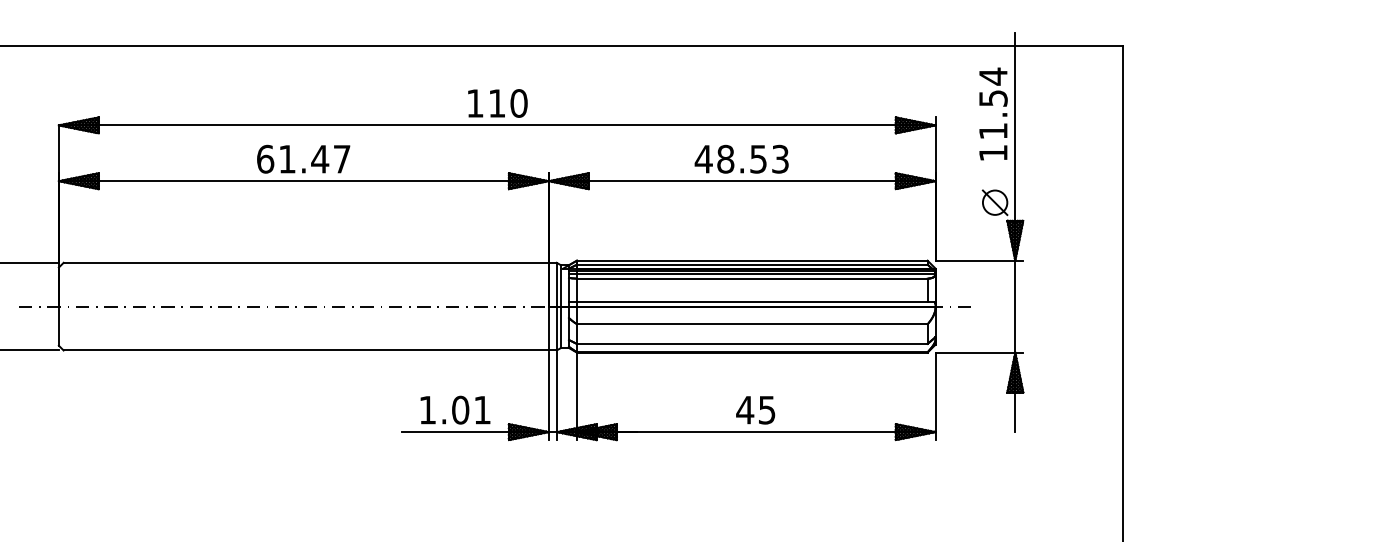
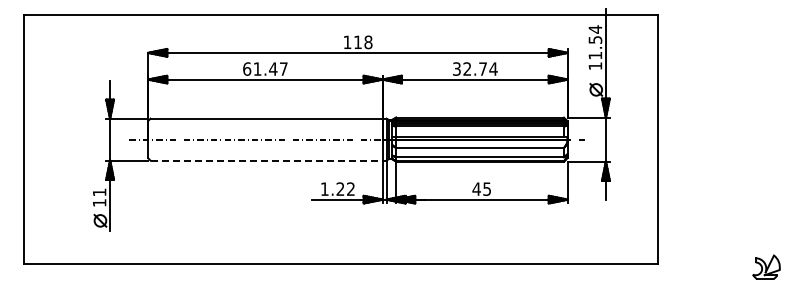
text: (519, 103) -> (368, 42), 110 -> 118
text: (740, 158) -> (474, 68), 48.53 -> 32.74
line: (308, 350) -> (267, 160), solid -> dashed
text: (471, 408) -> (345, 188), 1.01 -> 1.22

